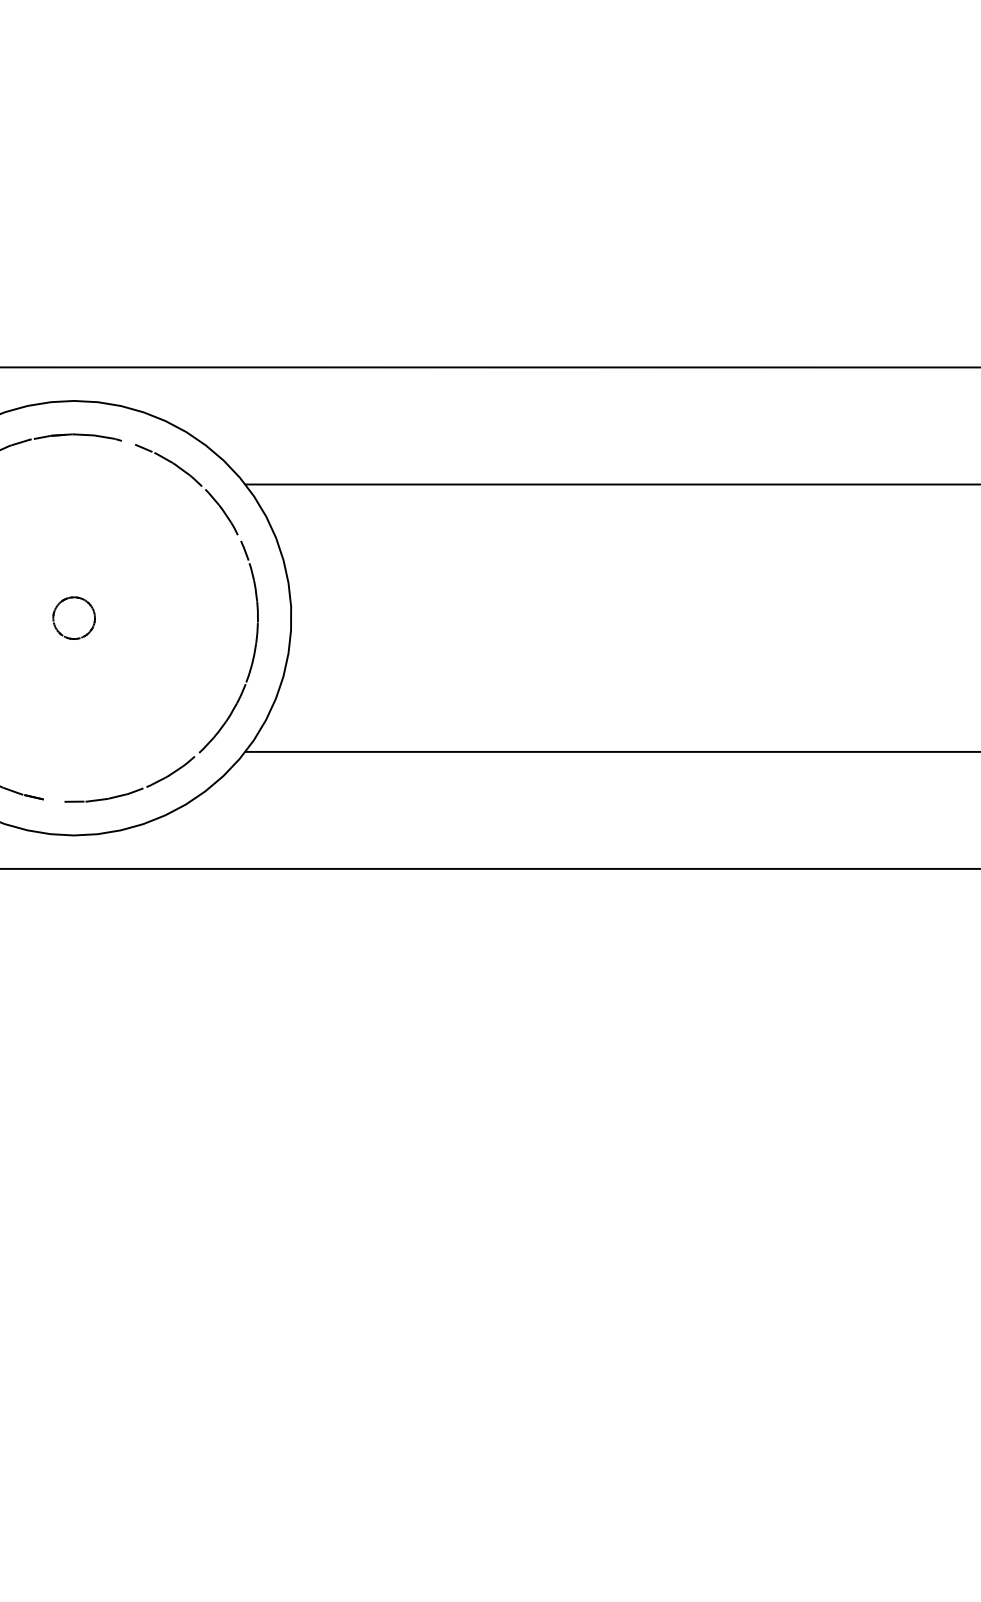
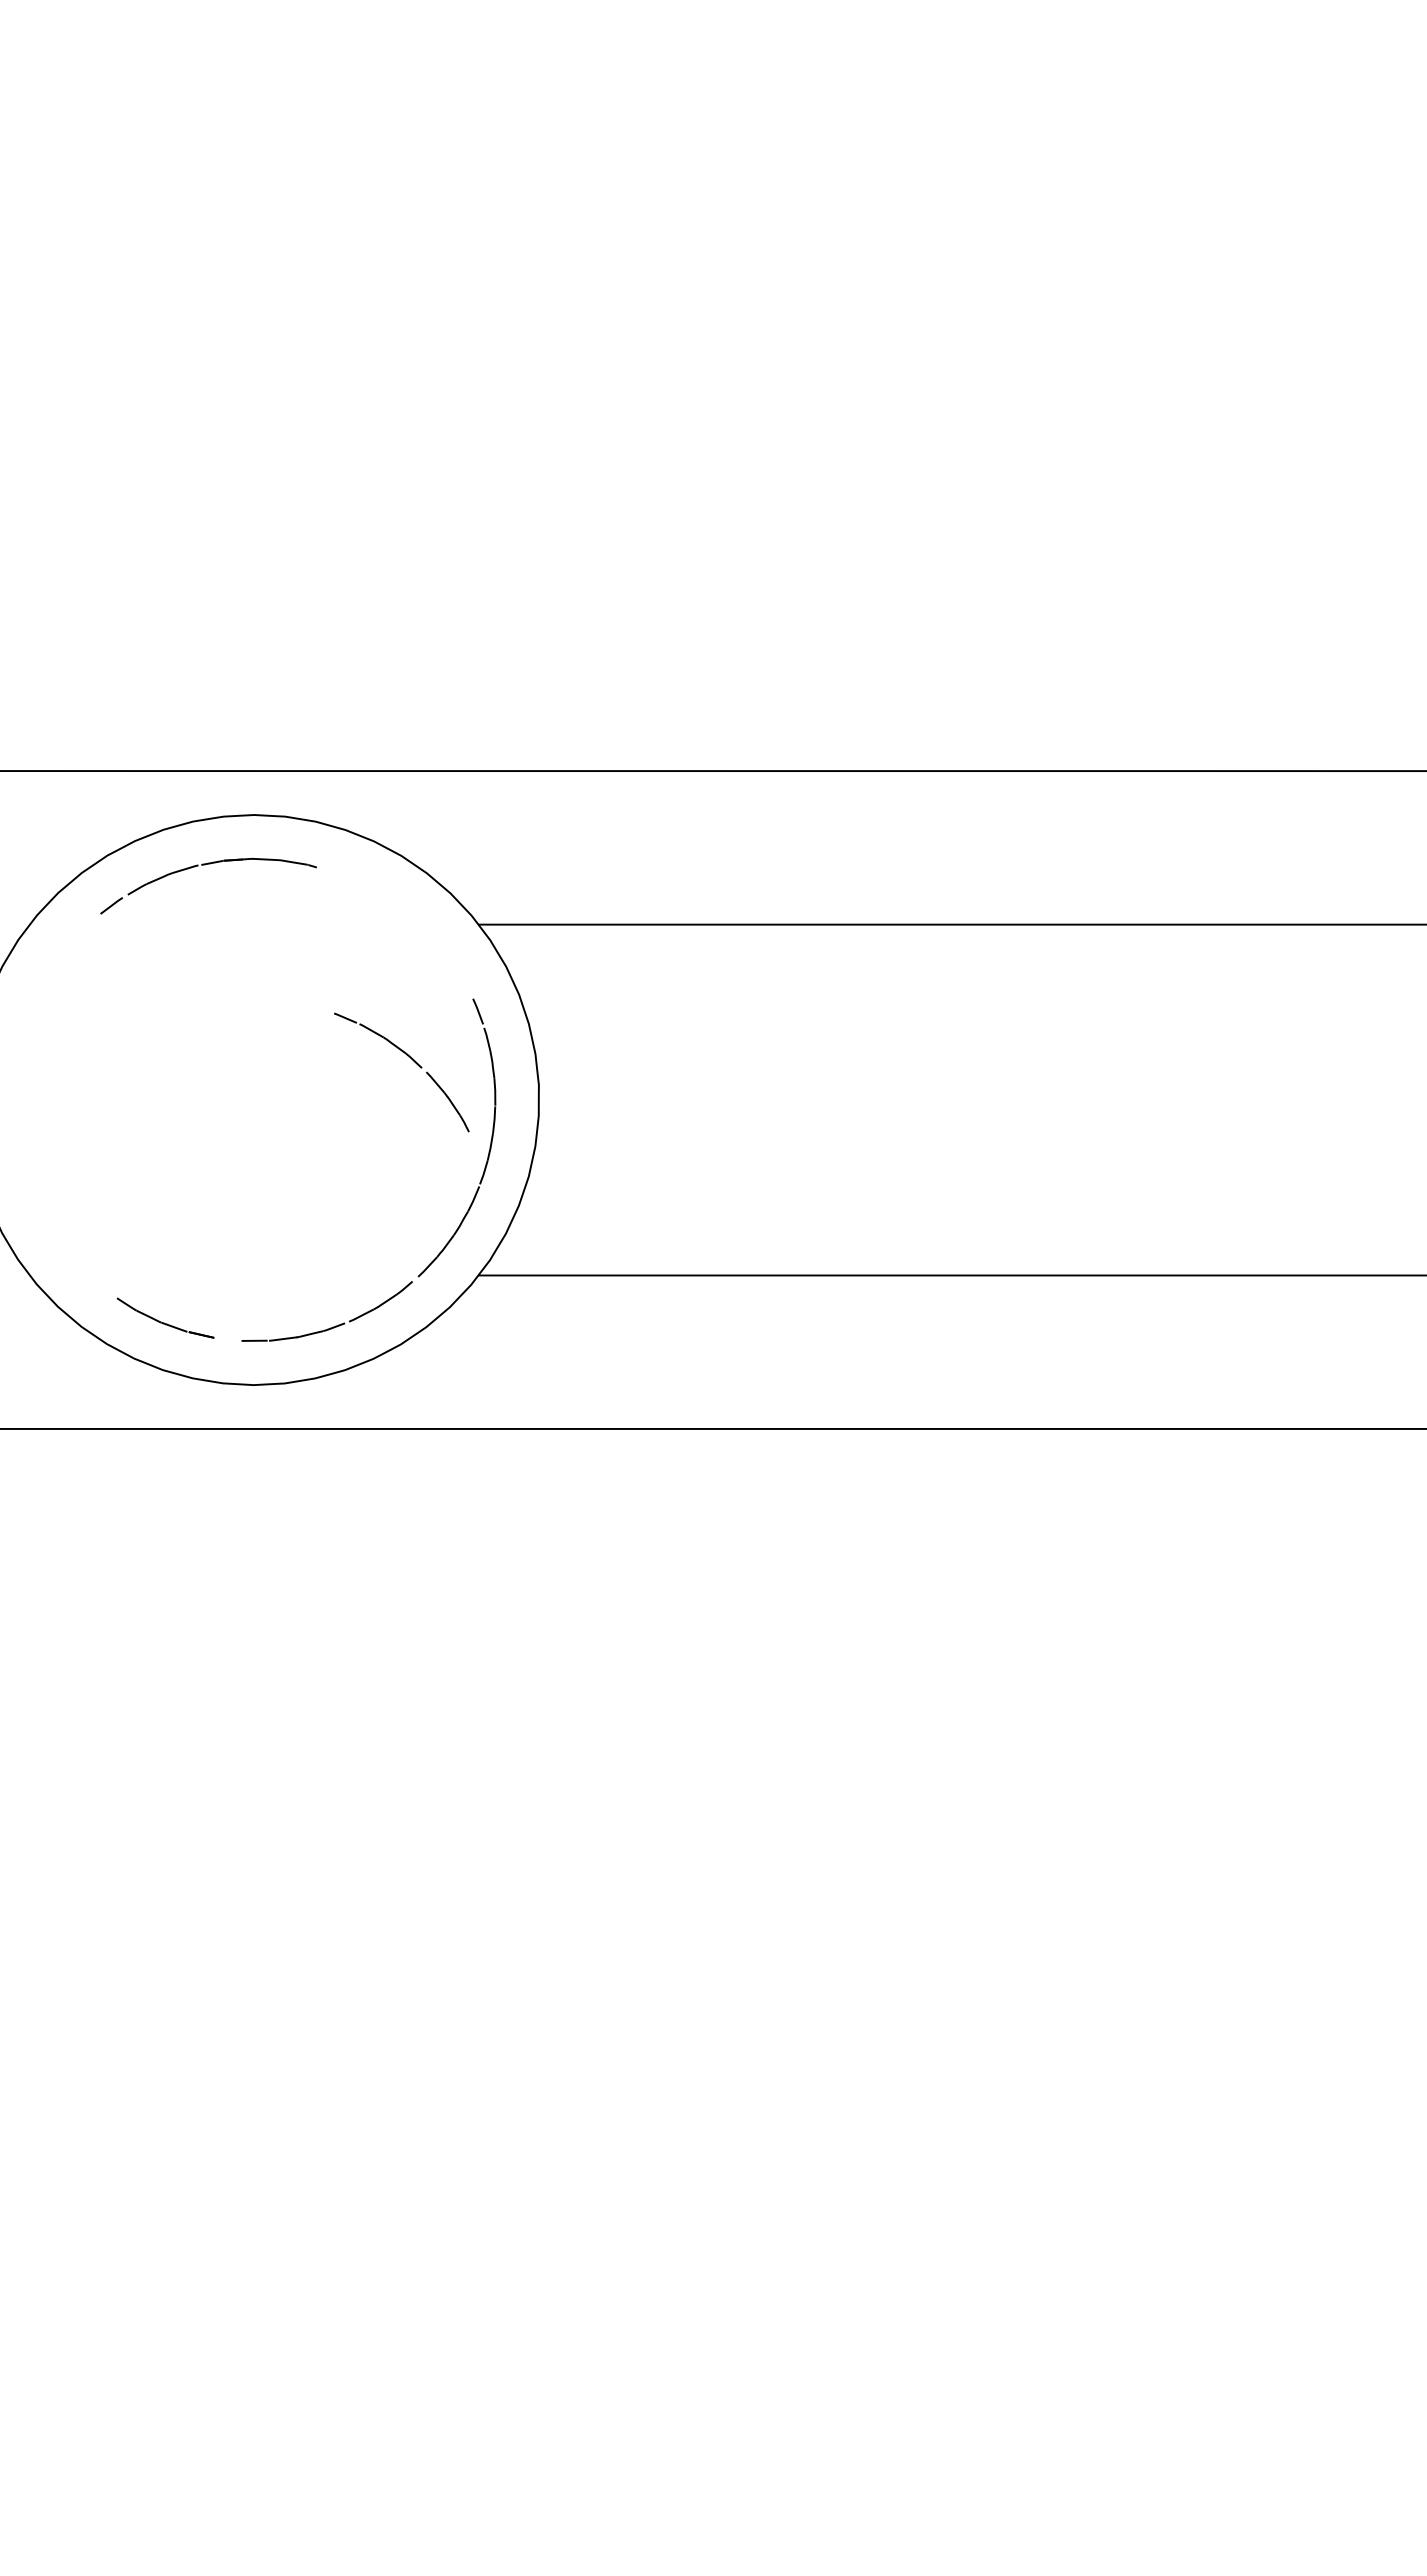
part: (194, 480) -> (412, 1060), moved
part: (74, 617) -> (254, 1099), removed

